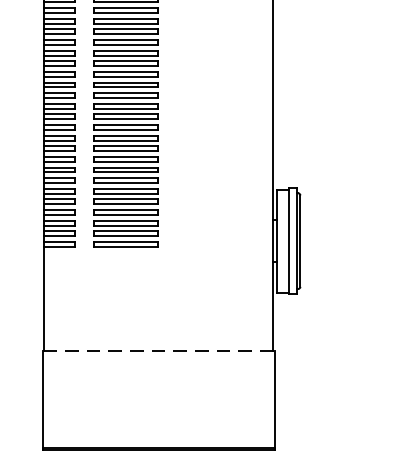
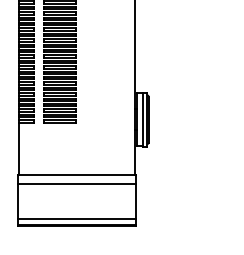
line: (158, 351) -> (76, 175), dashed -> solid
line: (158, 366) -> (76, 183), added
line: (158, 437) -> (76, 219), added

